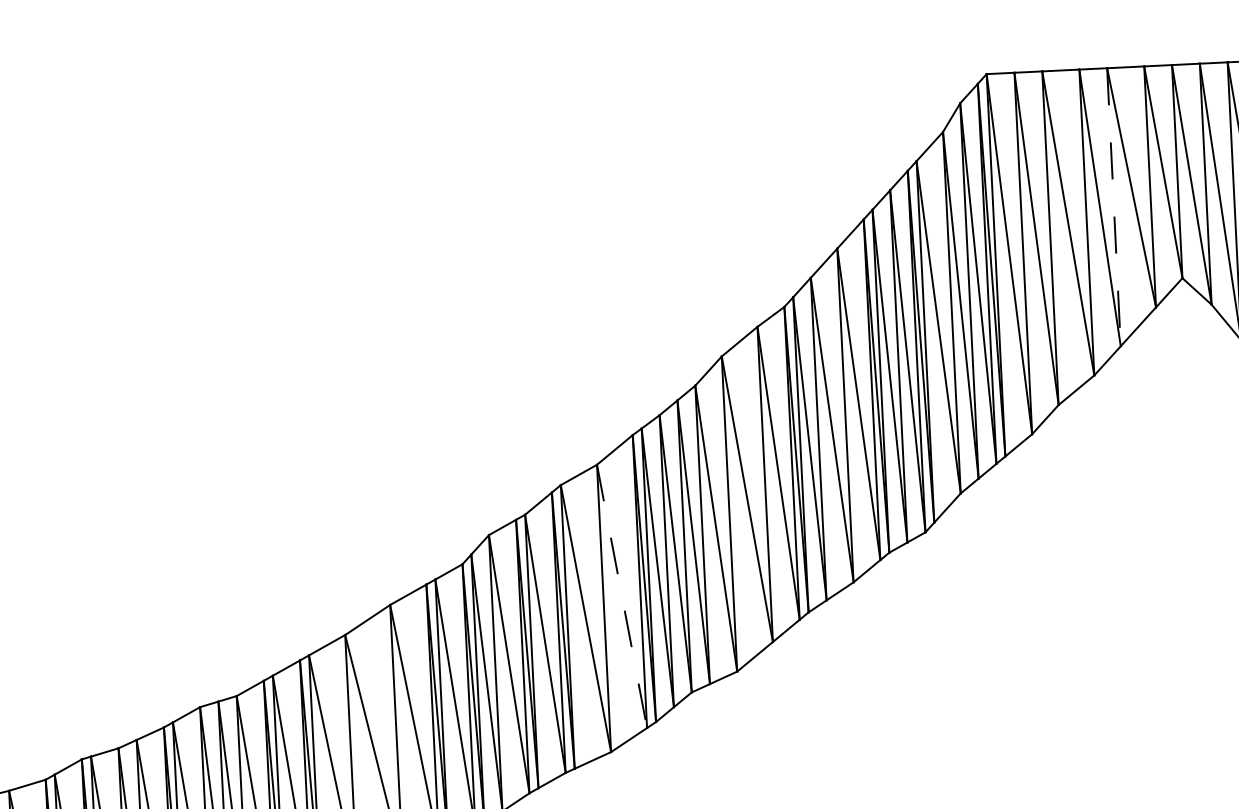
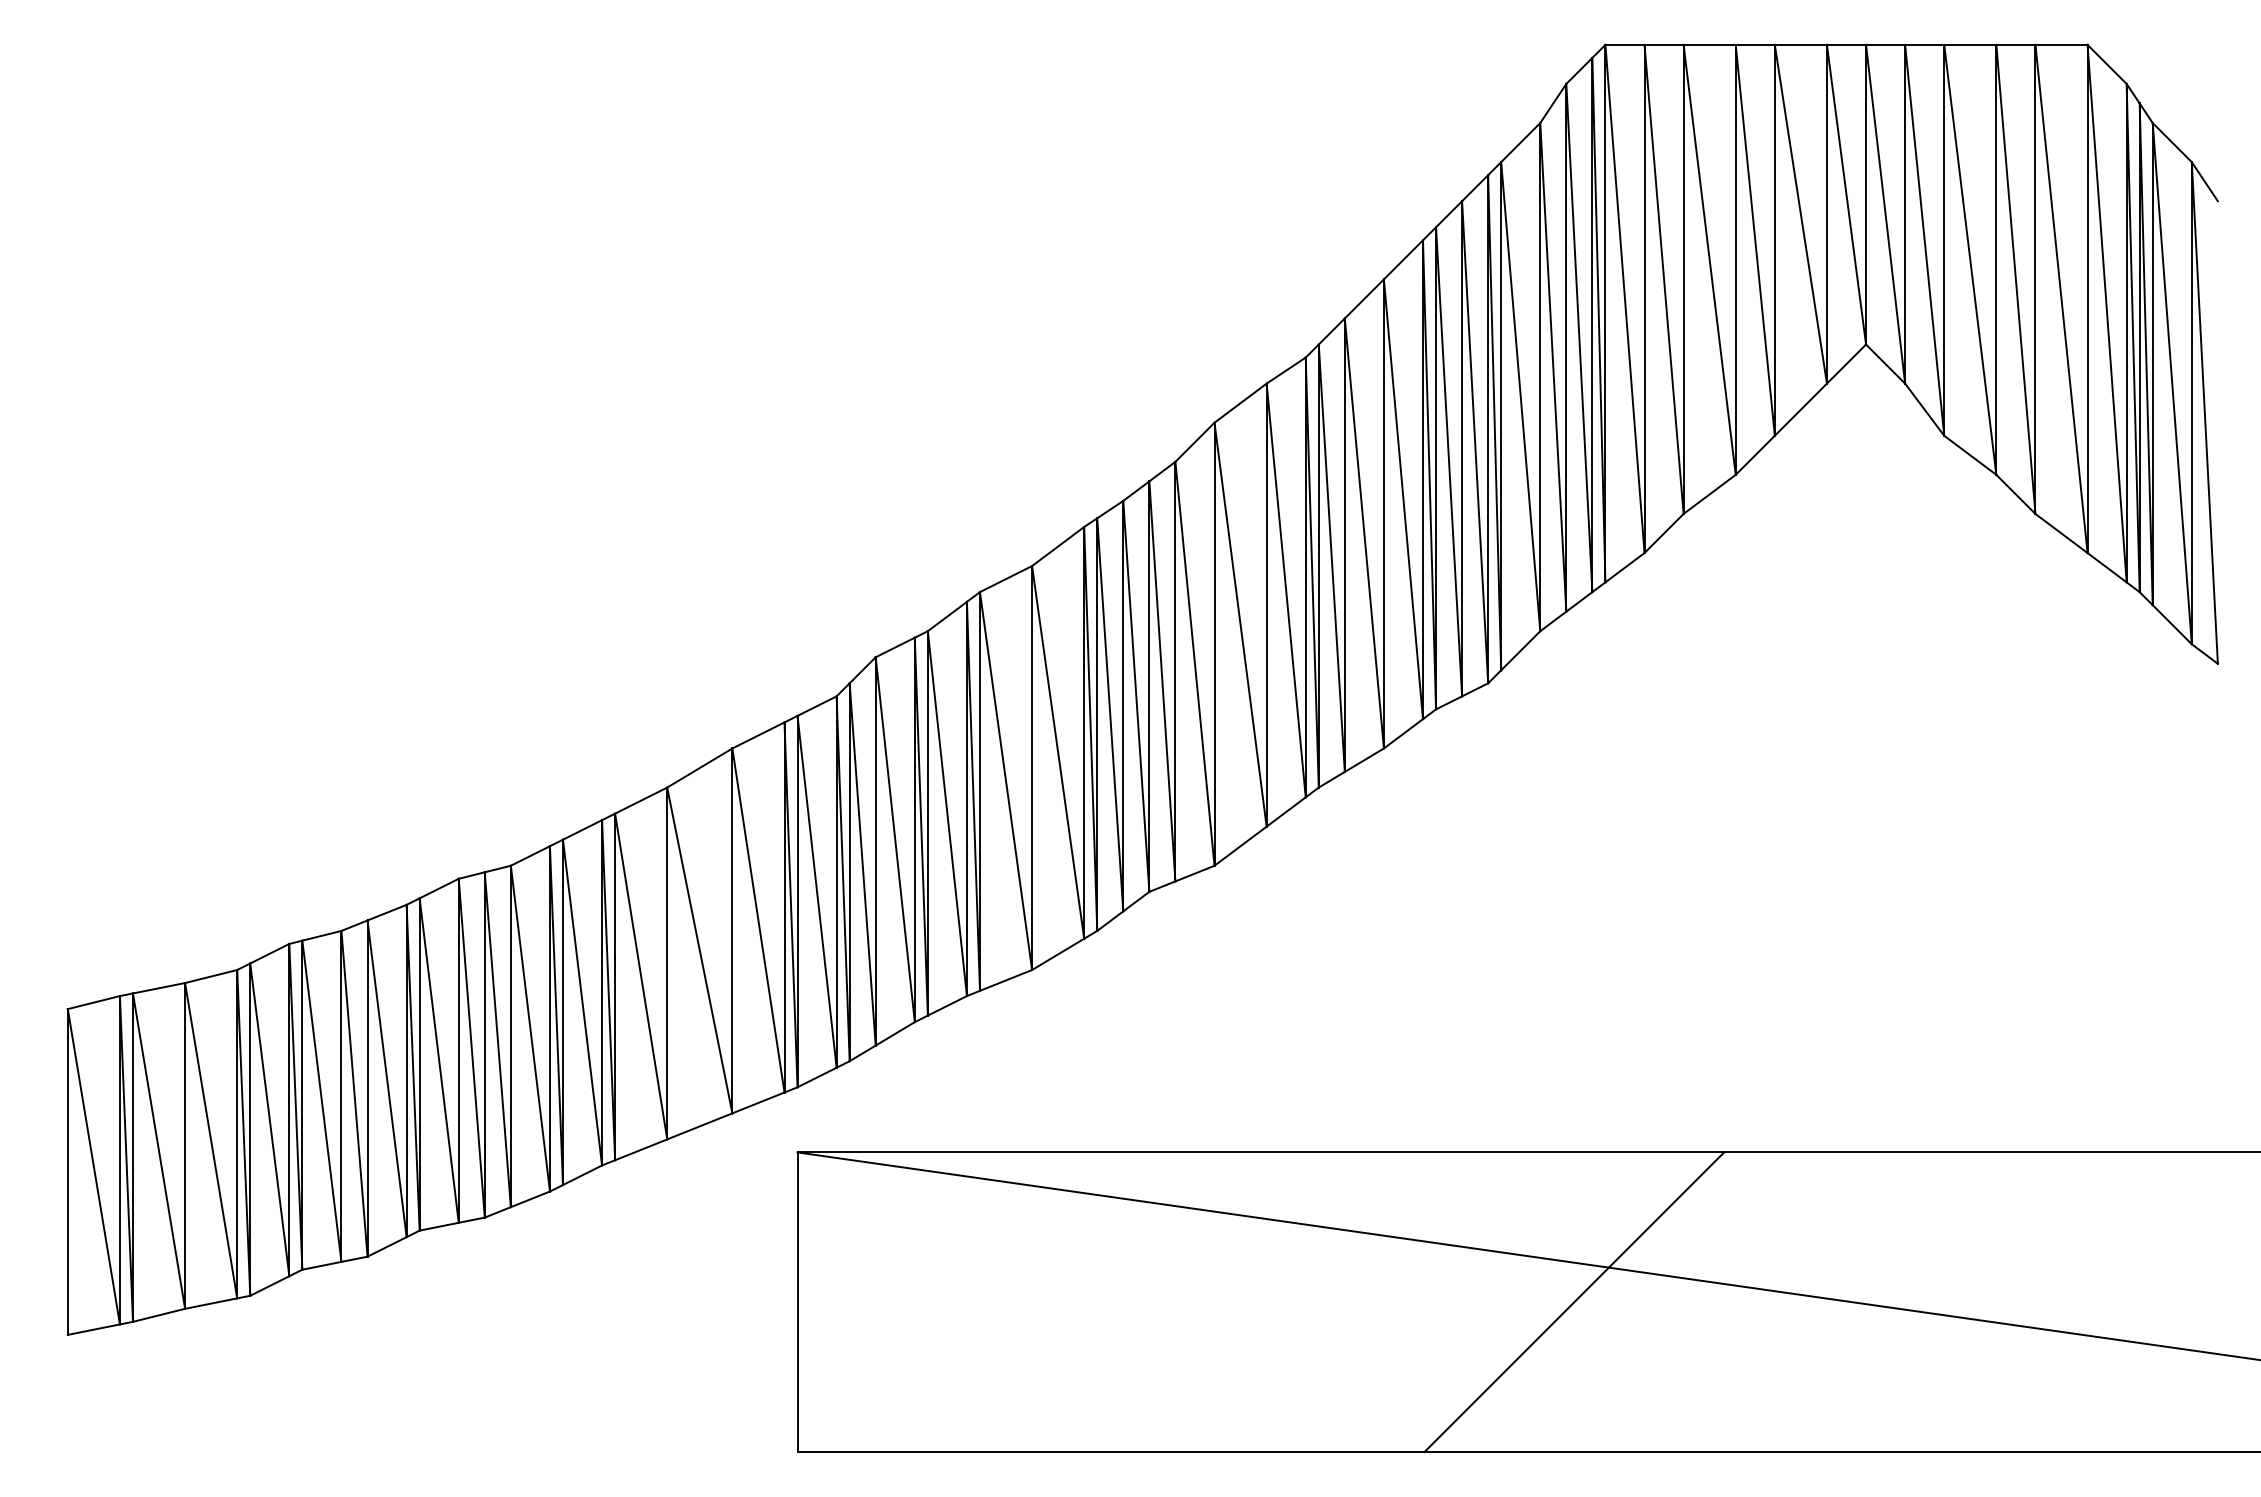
line: (1113, 207) -> (1774, 240), dashed -> solid
line: (622, 596) -> (1058, 752), dashed -> solid

